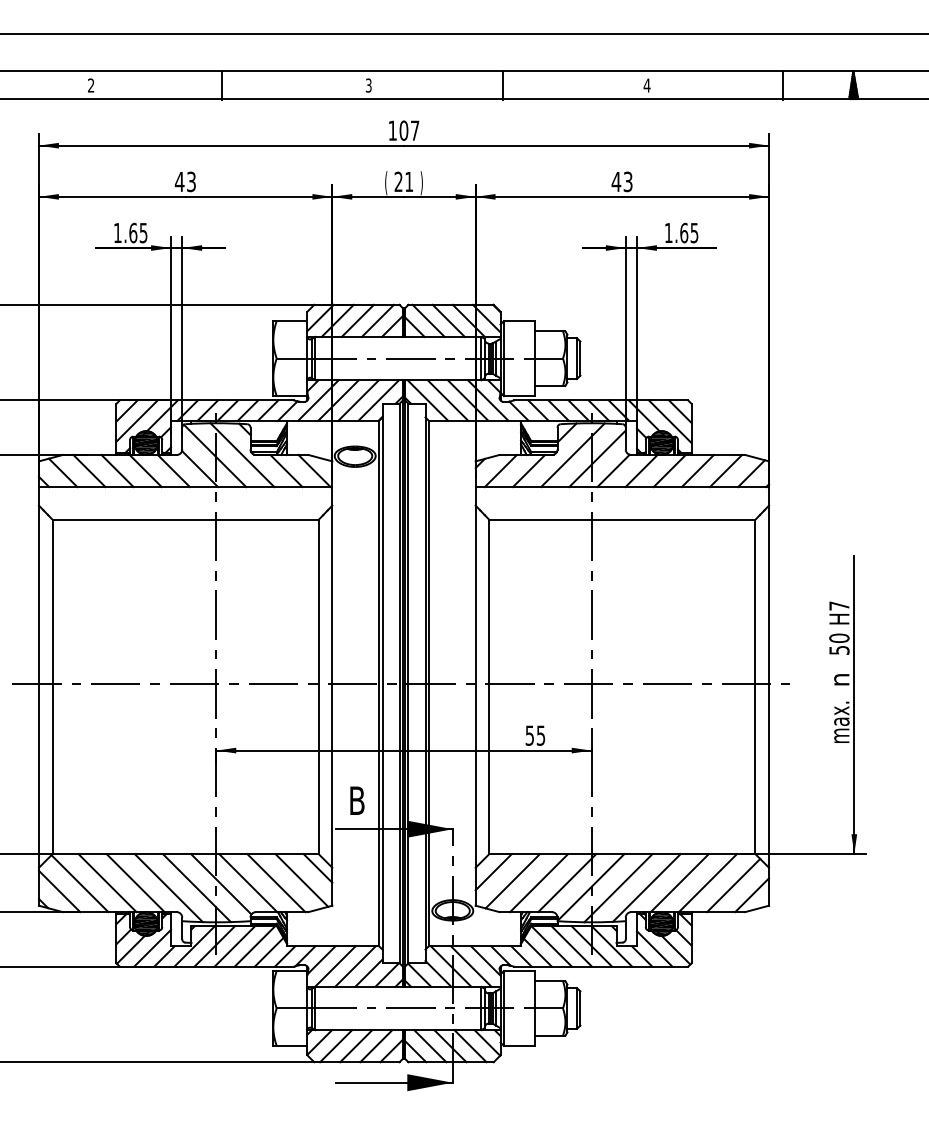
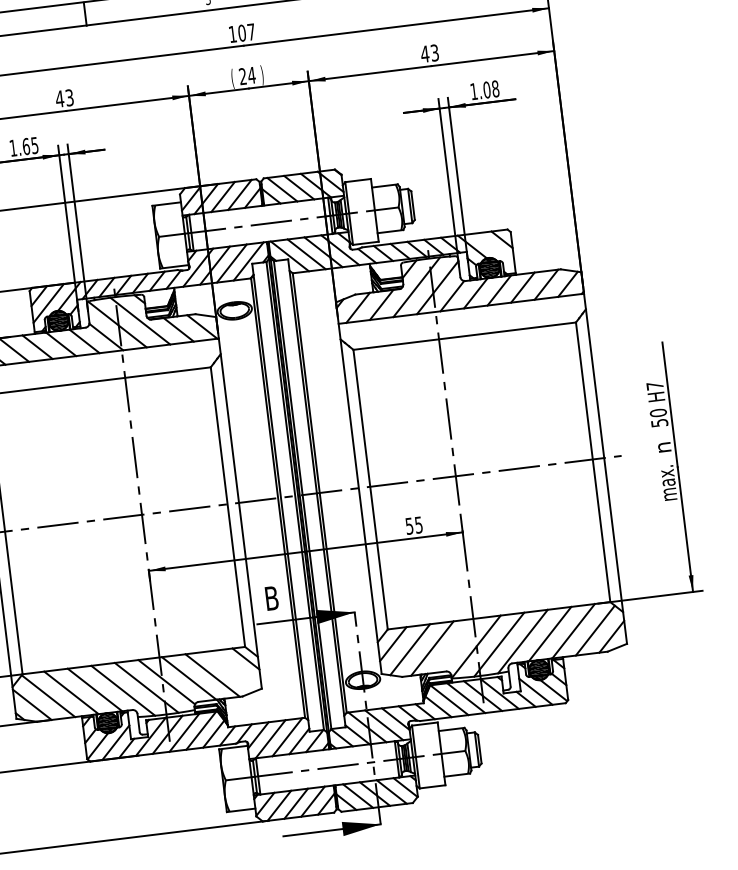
text: (408, 181) -> (251, 75), 21 -> 24
text: (689, 232) -> (491, 89), 1.65 -> 1.08
line: (669, 421) -> (494, 249), removed
line: (301, 880) -> (233, 670), removed
line: (567, 883) -> (456, 645), removed

